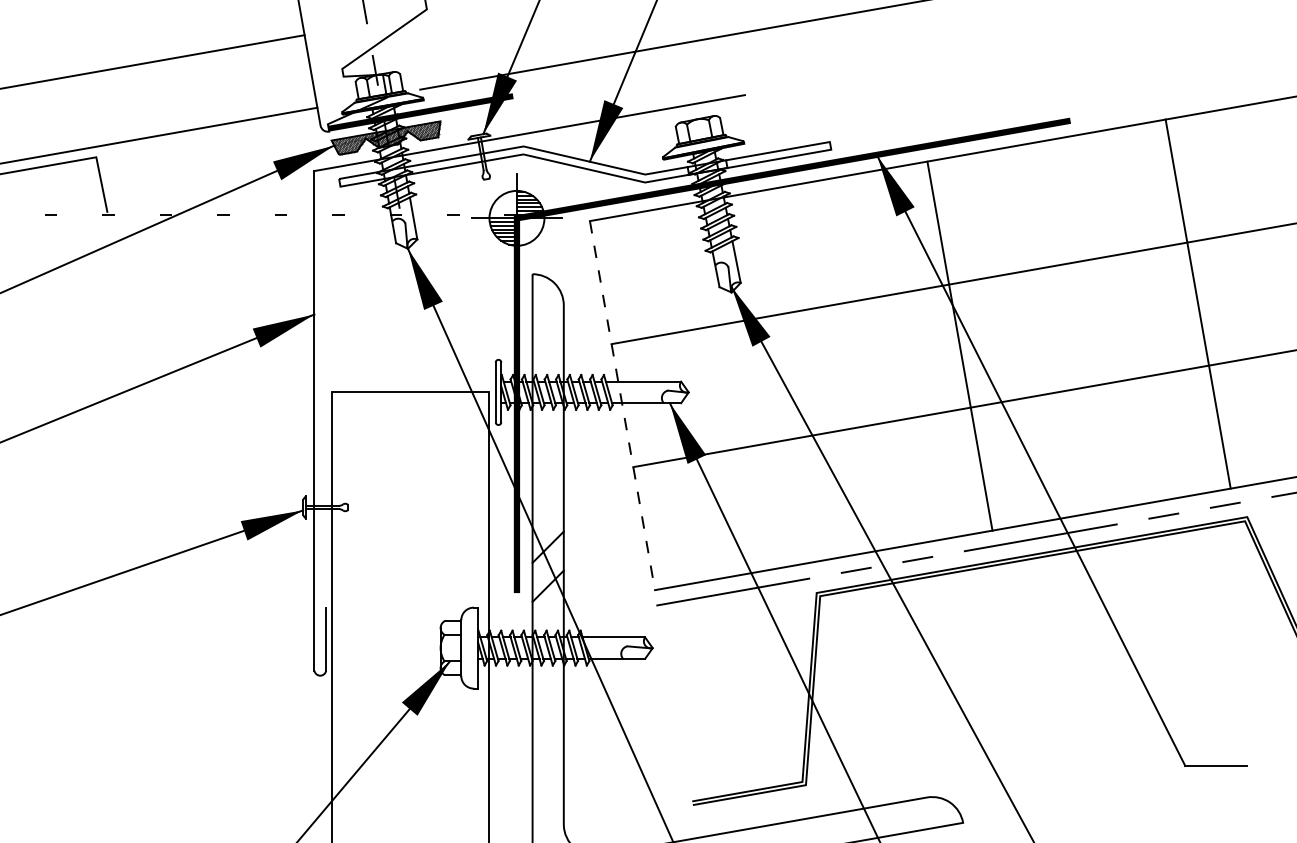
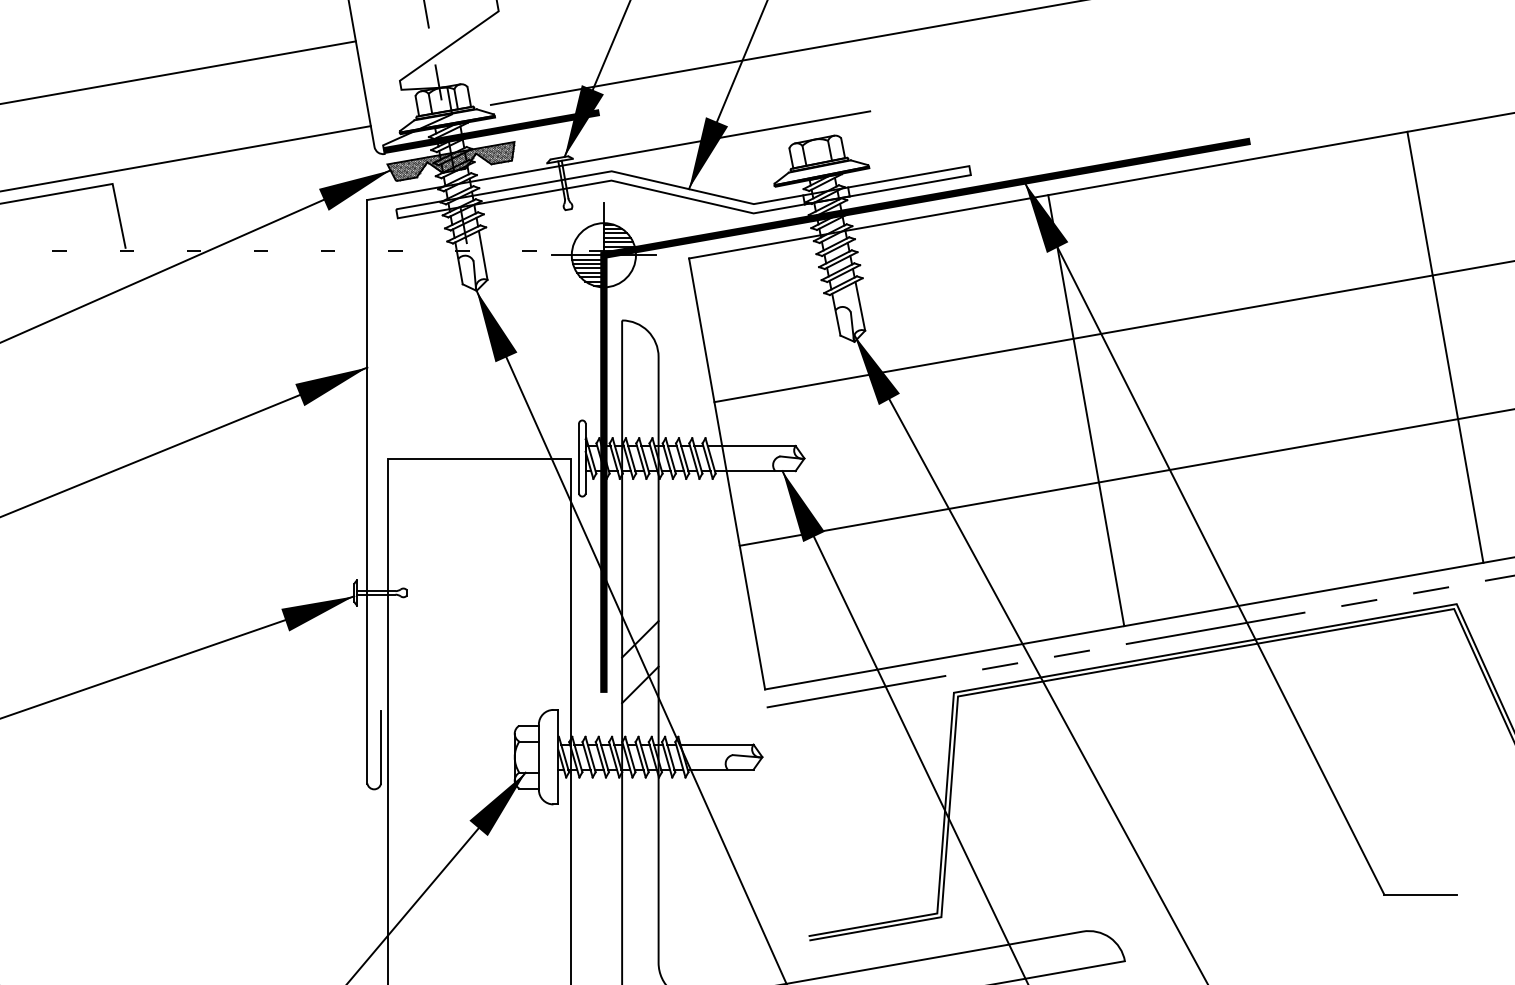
line: (1198, 303) -> (1445, 346), moved
line: (960, 346) -> (1086, 410), moved
line: (622, 405) -> (727, 473), dashed -> solid

